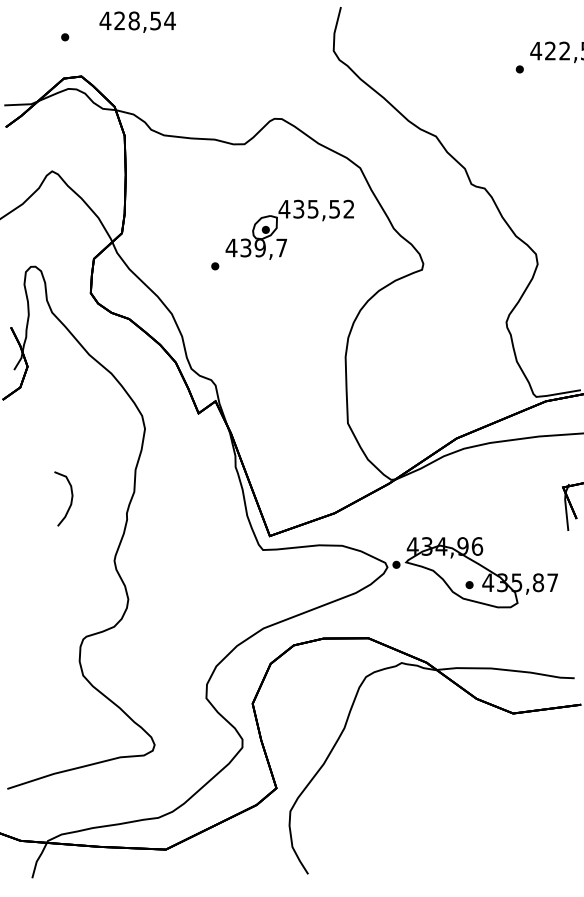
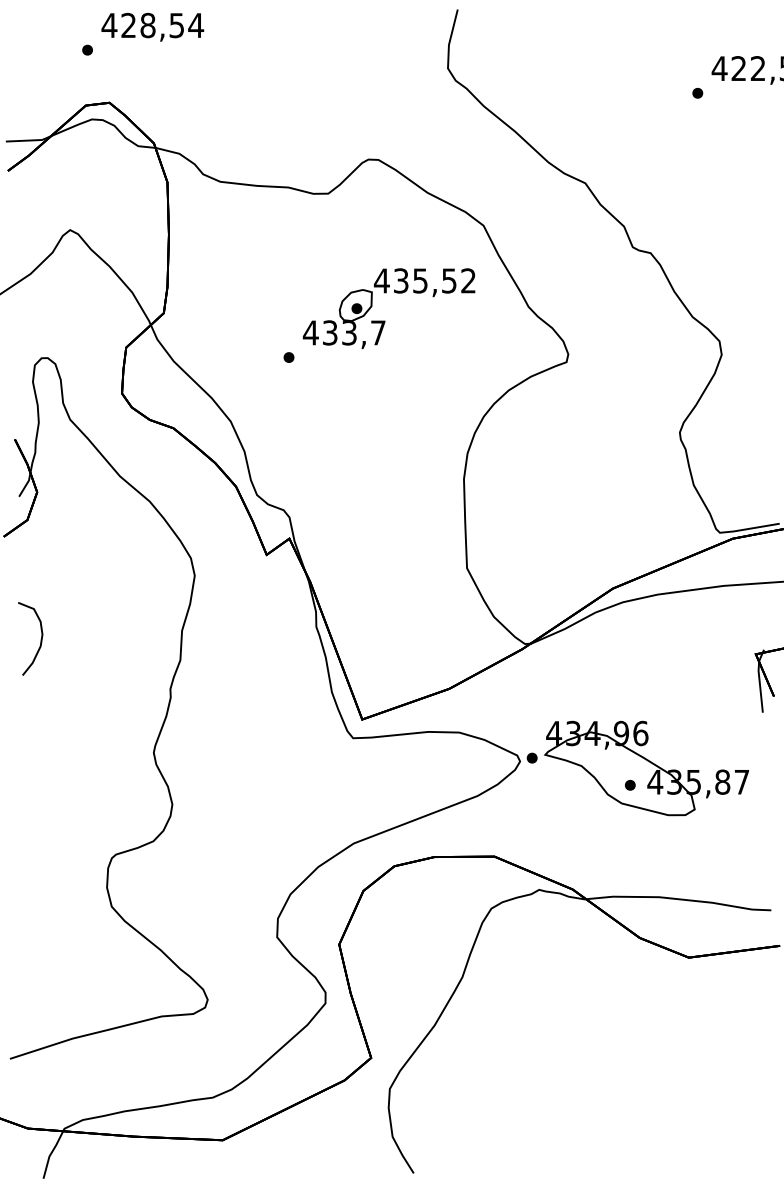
text: (137, 21) -> (152, 26), moved
text: (259, 248) -> (348, 333), 439,7 -> 433,7
curve: (70, 500) -> (39, 640), moved

